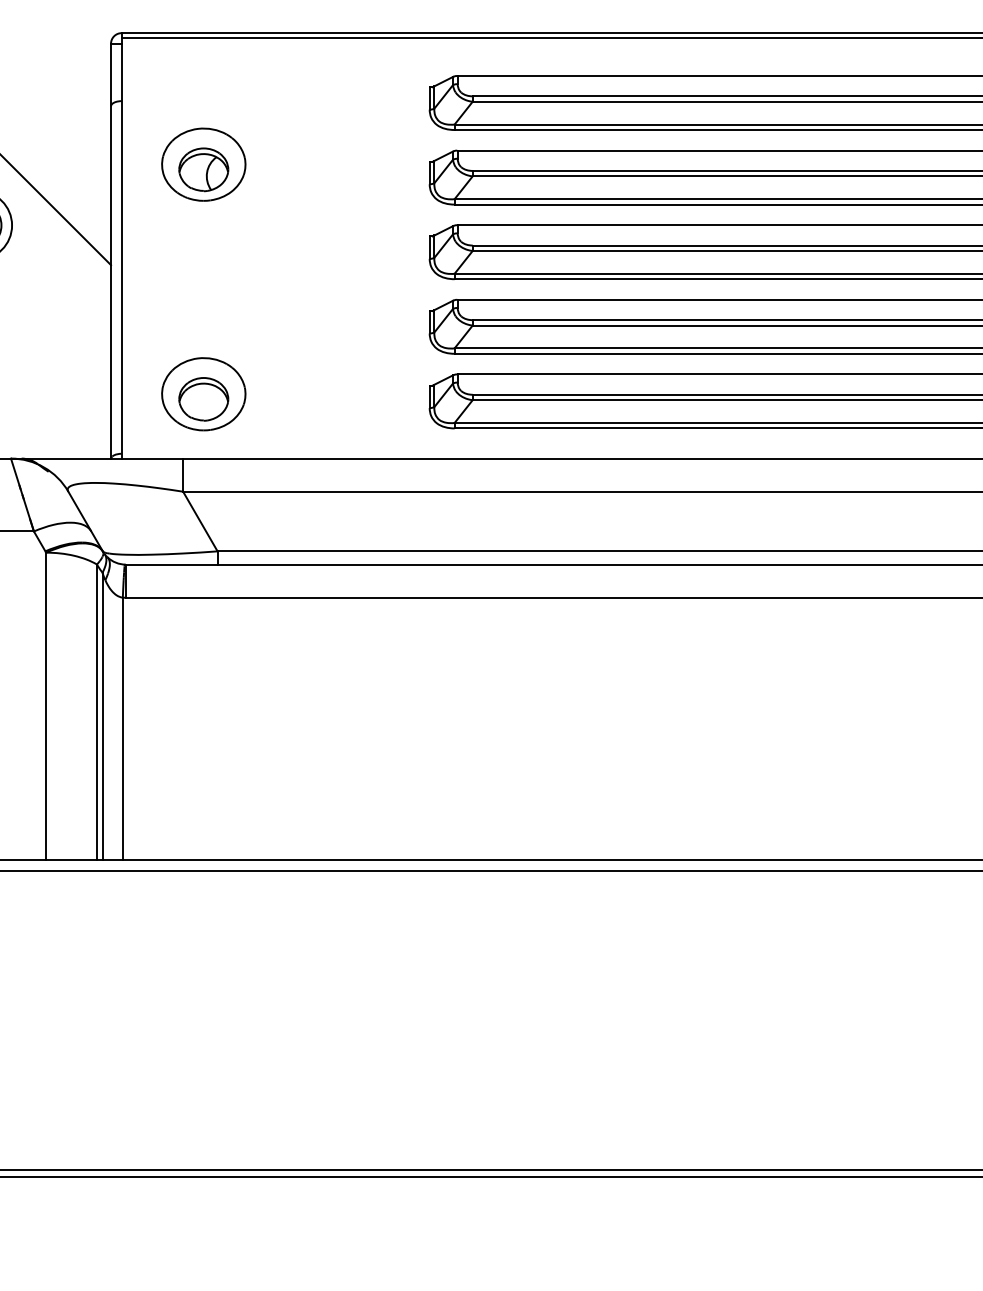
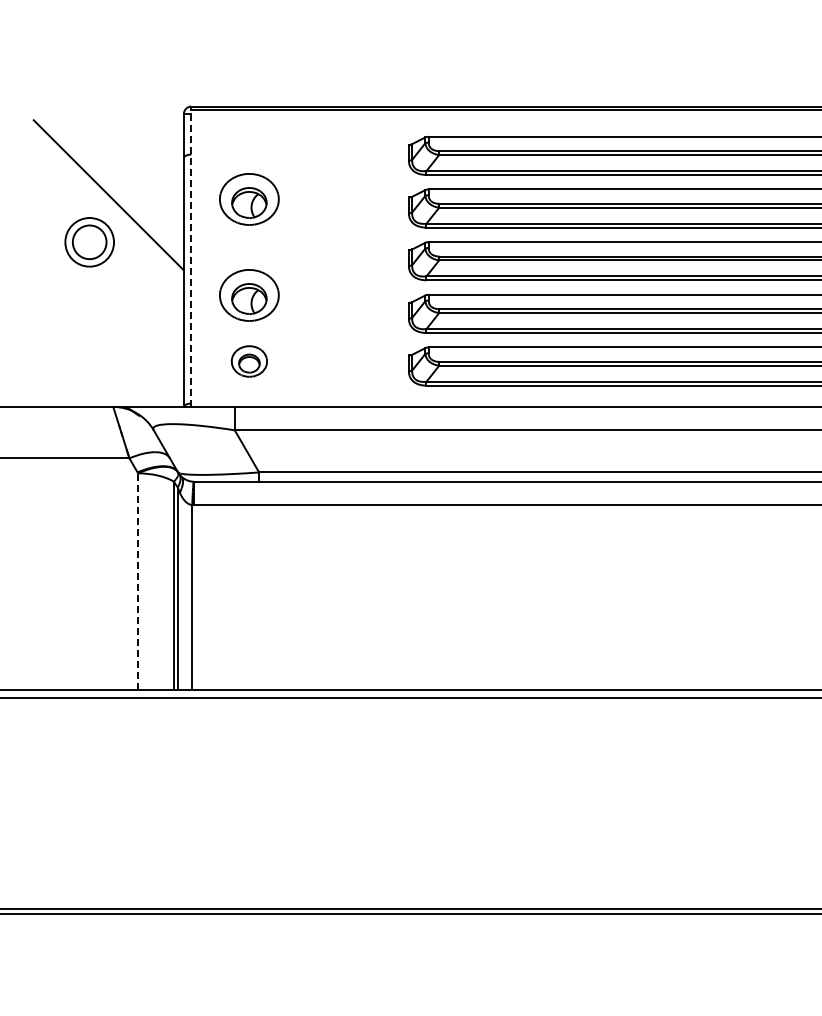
line: (121, 245) -> (191, 256), solid -> dashed
part: (203, 300) -> (249, 295), added
part: (203, 394) -> (249, 361), size x0.6
line: (46, 705) -> (138, 581), solid -> dashed

